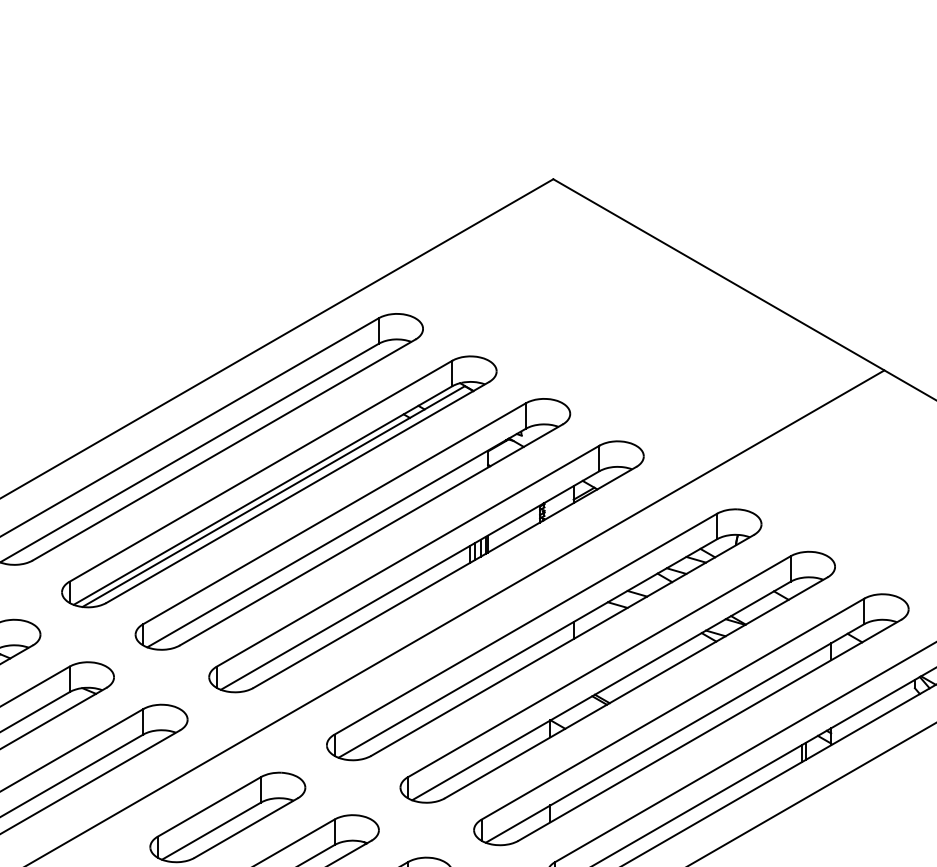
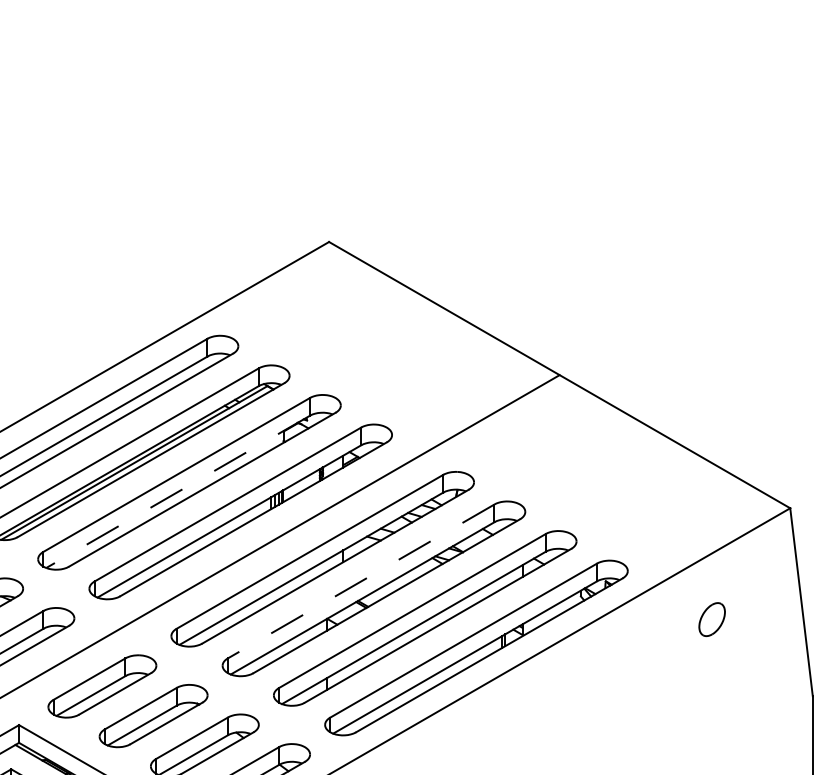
line: (335, 538) -> (177, 492), solid -> dashed
line: (599, 666) -> (361, 581), solid -> dashed

